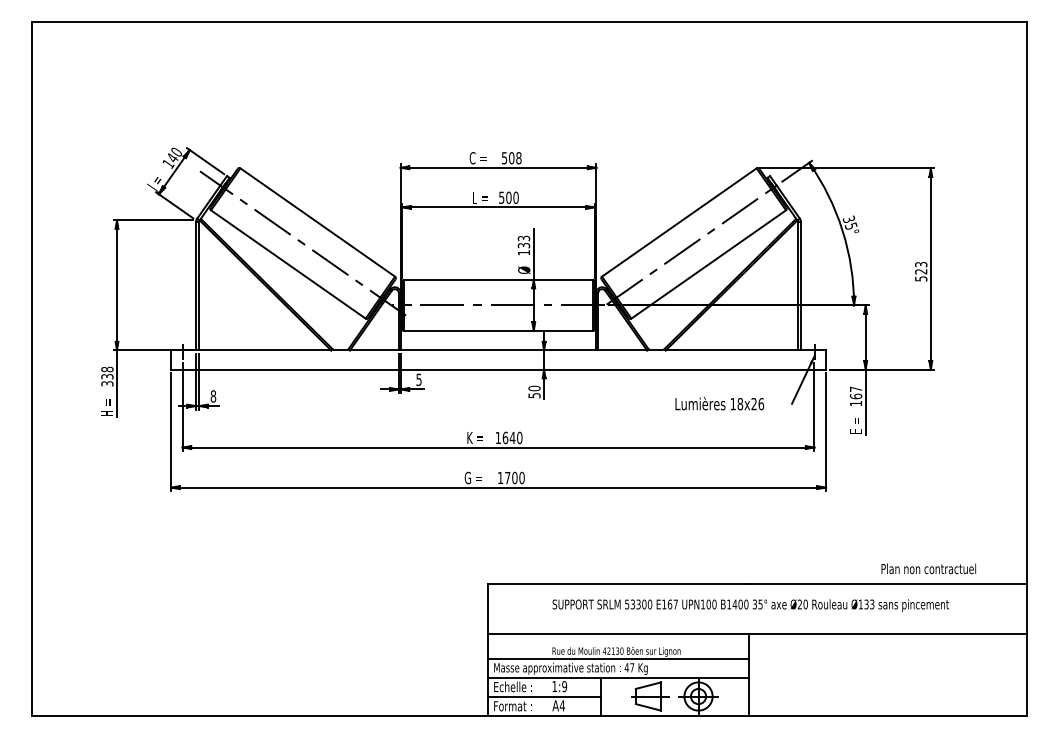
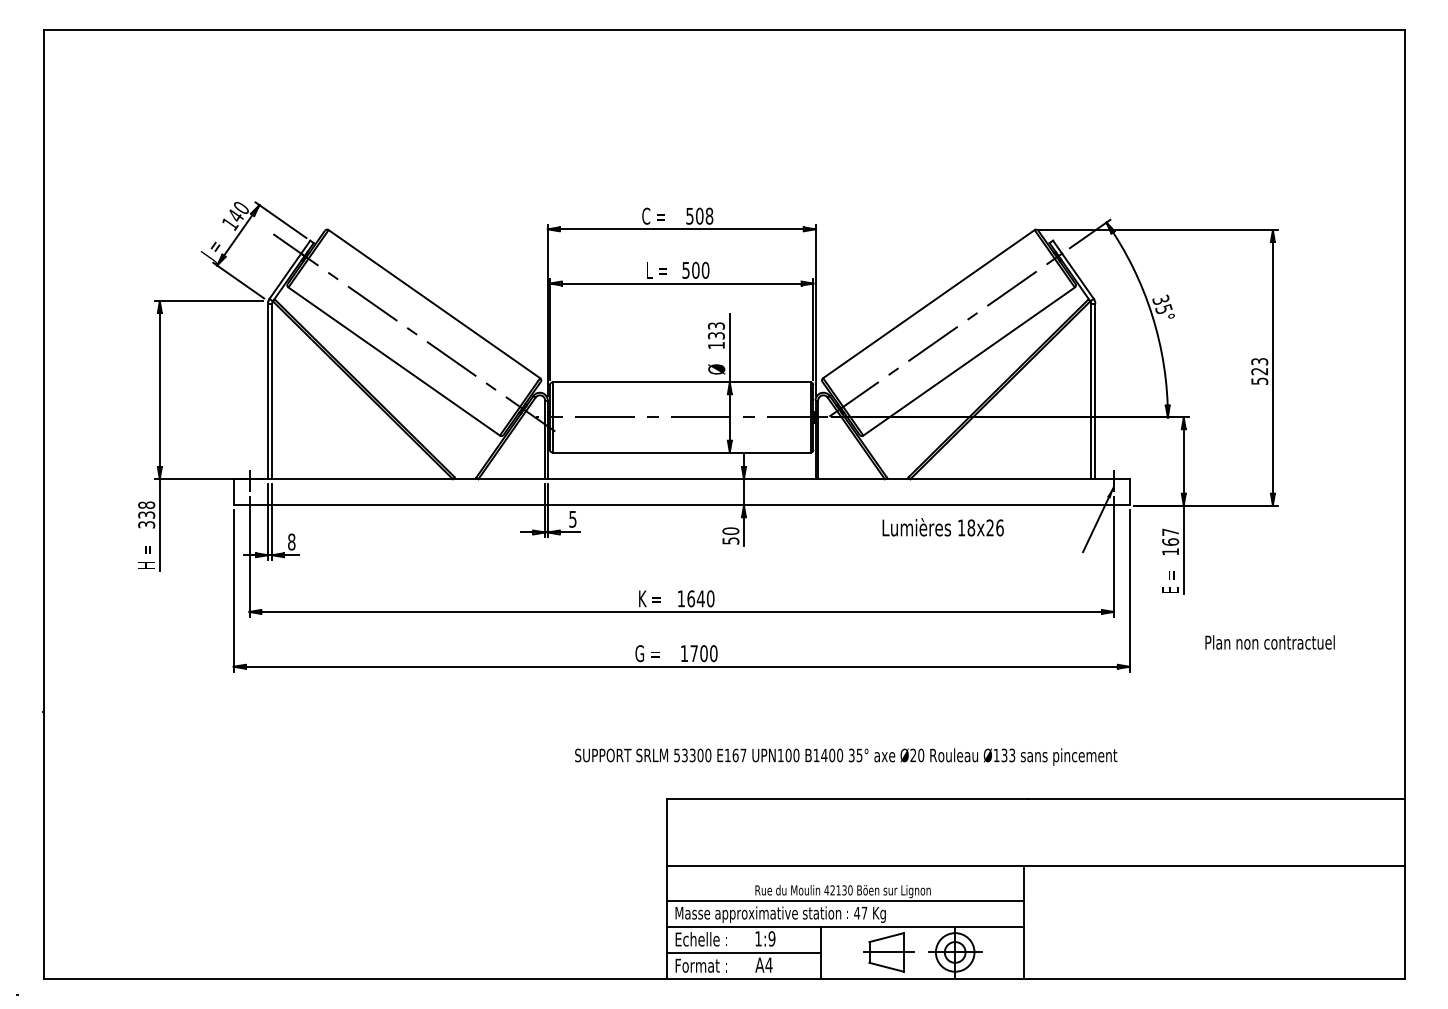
text: (719, 403) -> (942, 527), moved
text: (928, 568) -> (1269, 641), moved
text: (750, 605) -> (845, 756), moved

